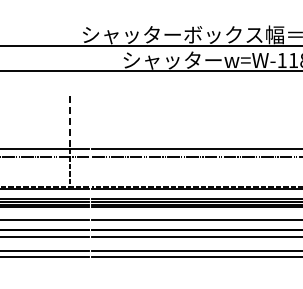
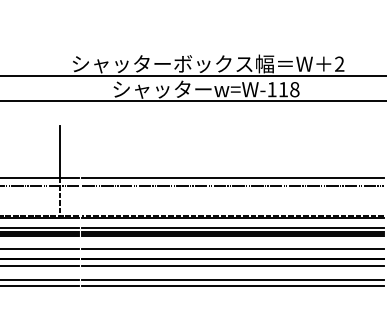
line: (69, 123) -> (59, 152), dashed -> solid

